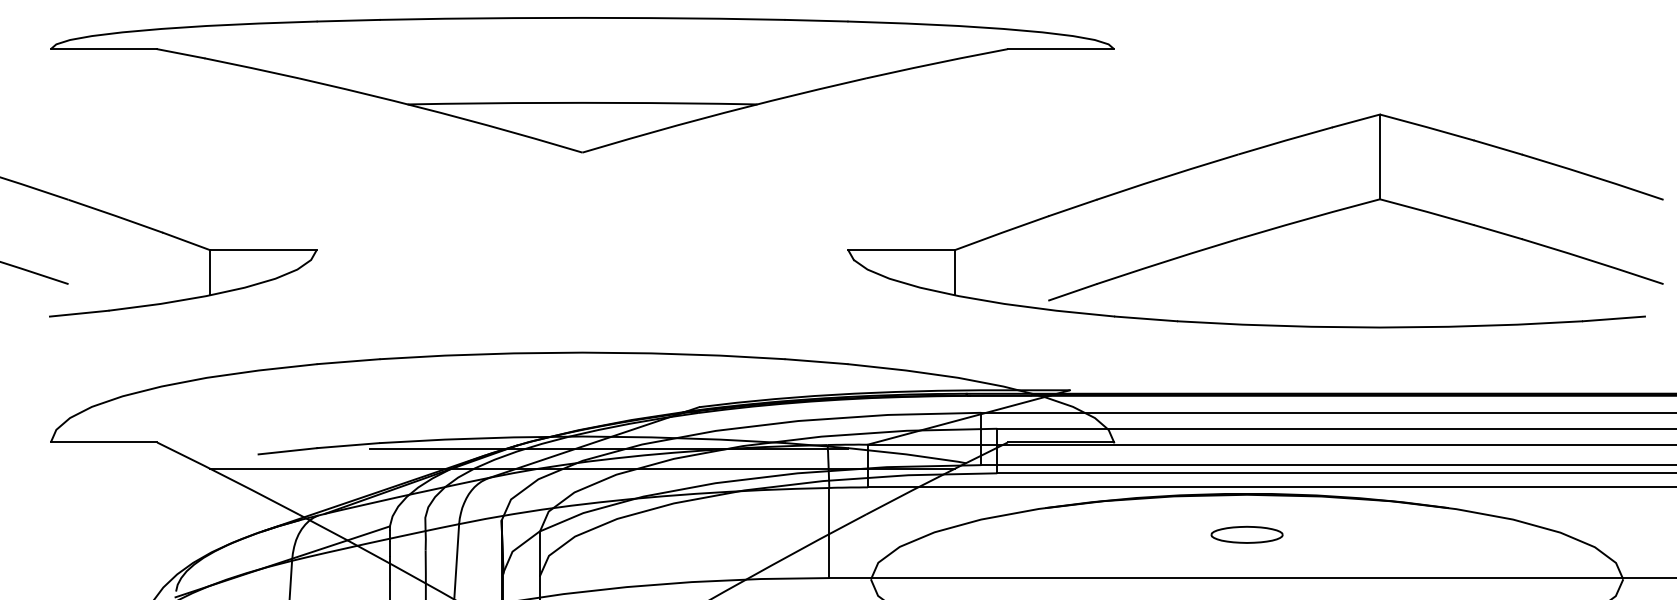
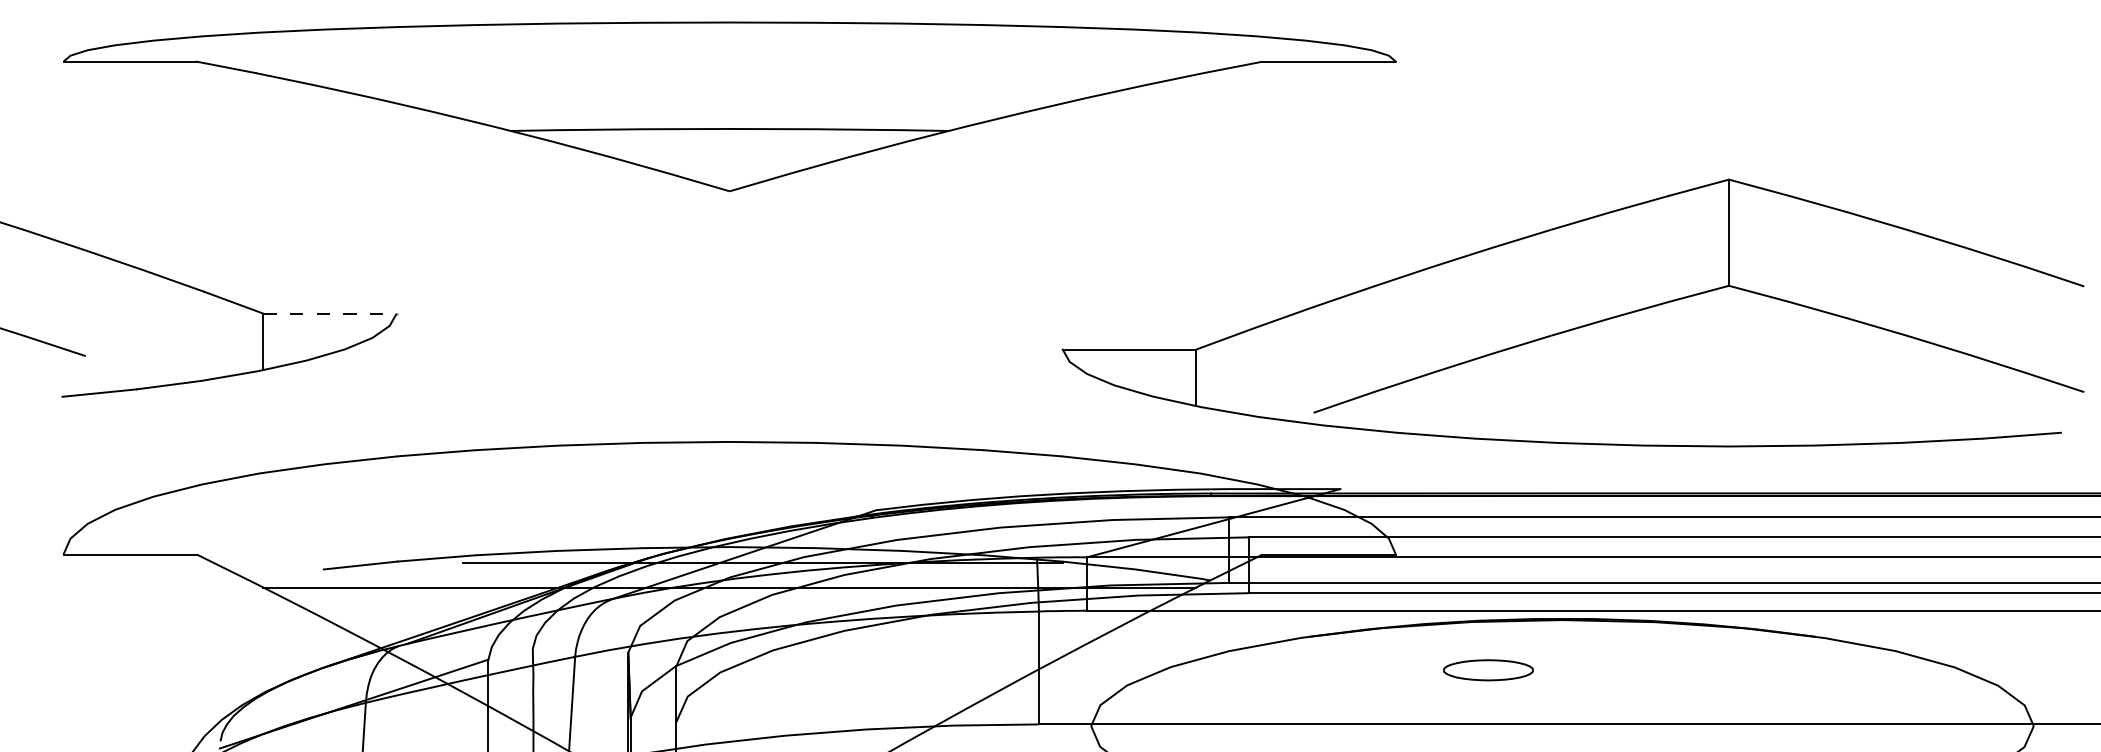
part: (1259, 231) -> (1578, 326), moved
line: (263, 250) -> (330, 313), solid -> dashed
part: (1247, 535) -> (1488, 670), moved

